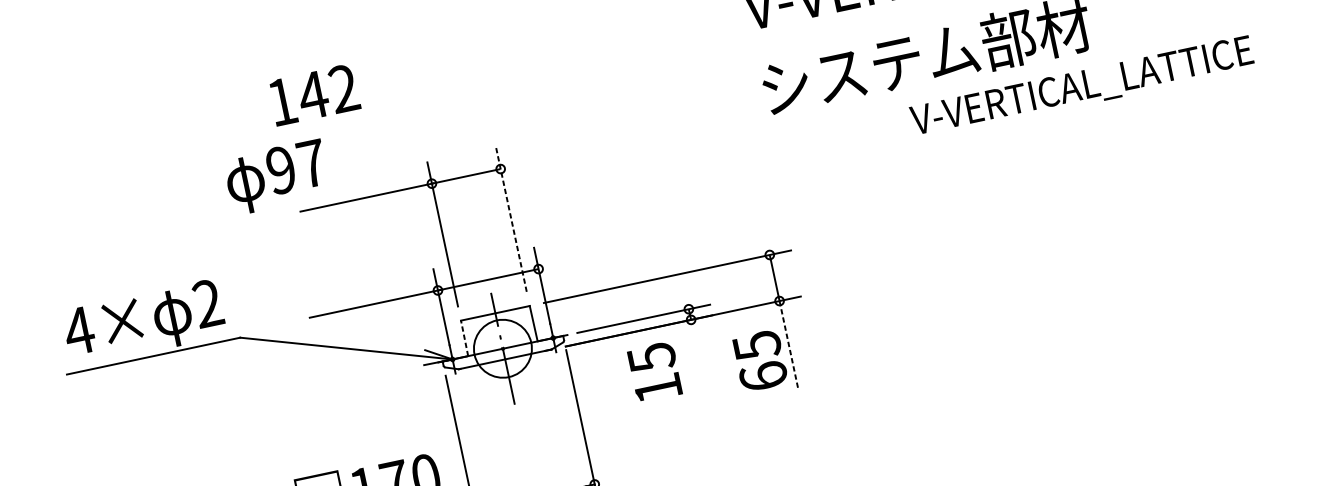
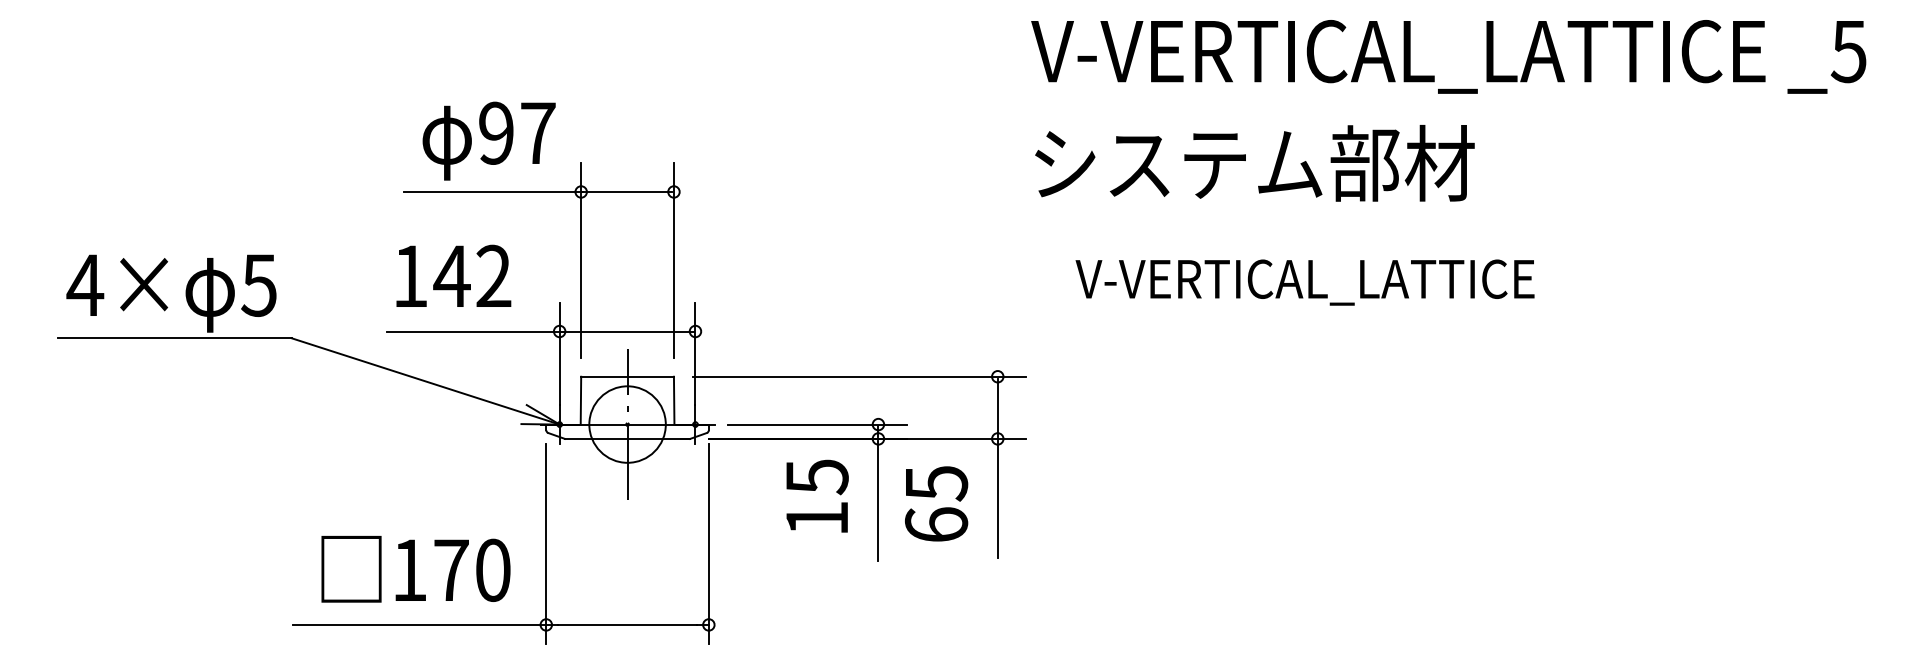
text: (1081, 87) -> (1304, 282), moved
text: (314, 94) -> (453, 275), moved
text: (276, 176) -> (488, 140), moved
line: (510, 219) -> (673, 259), dashed -> solid
text: (207, 303) -> (258, 285), 2 -> 5
line: (464, 338) -> (580, 400), dashed -> solid
line: (788, 345) -> (997, 498), dashed -> solid
text: (760, 360) -> (936, 503), moved
line: (700, 365) -> (878, 500), added

